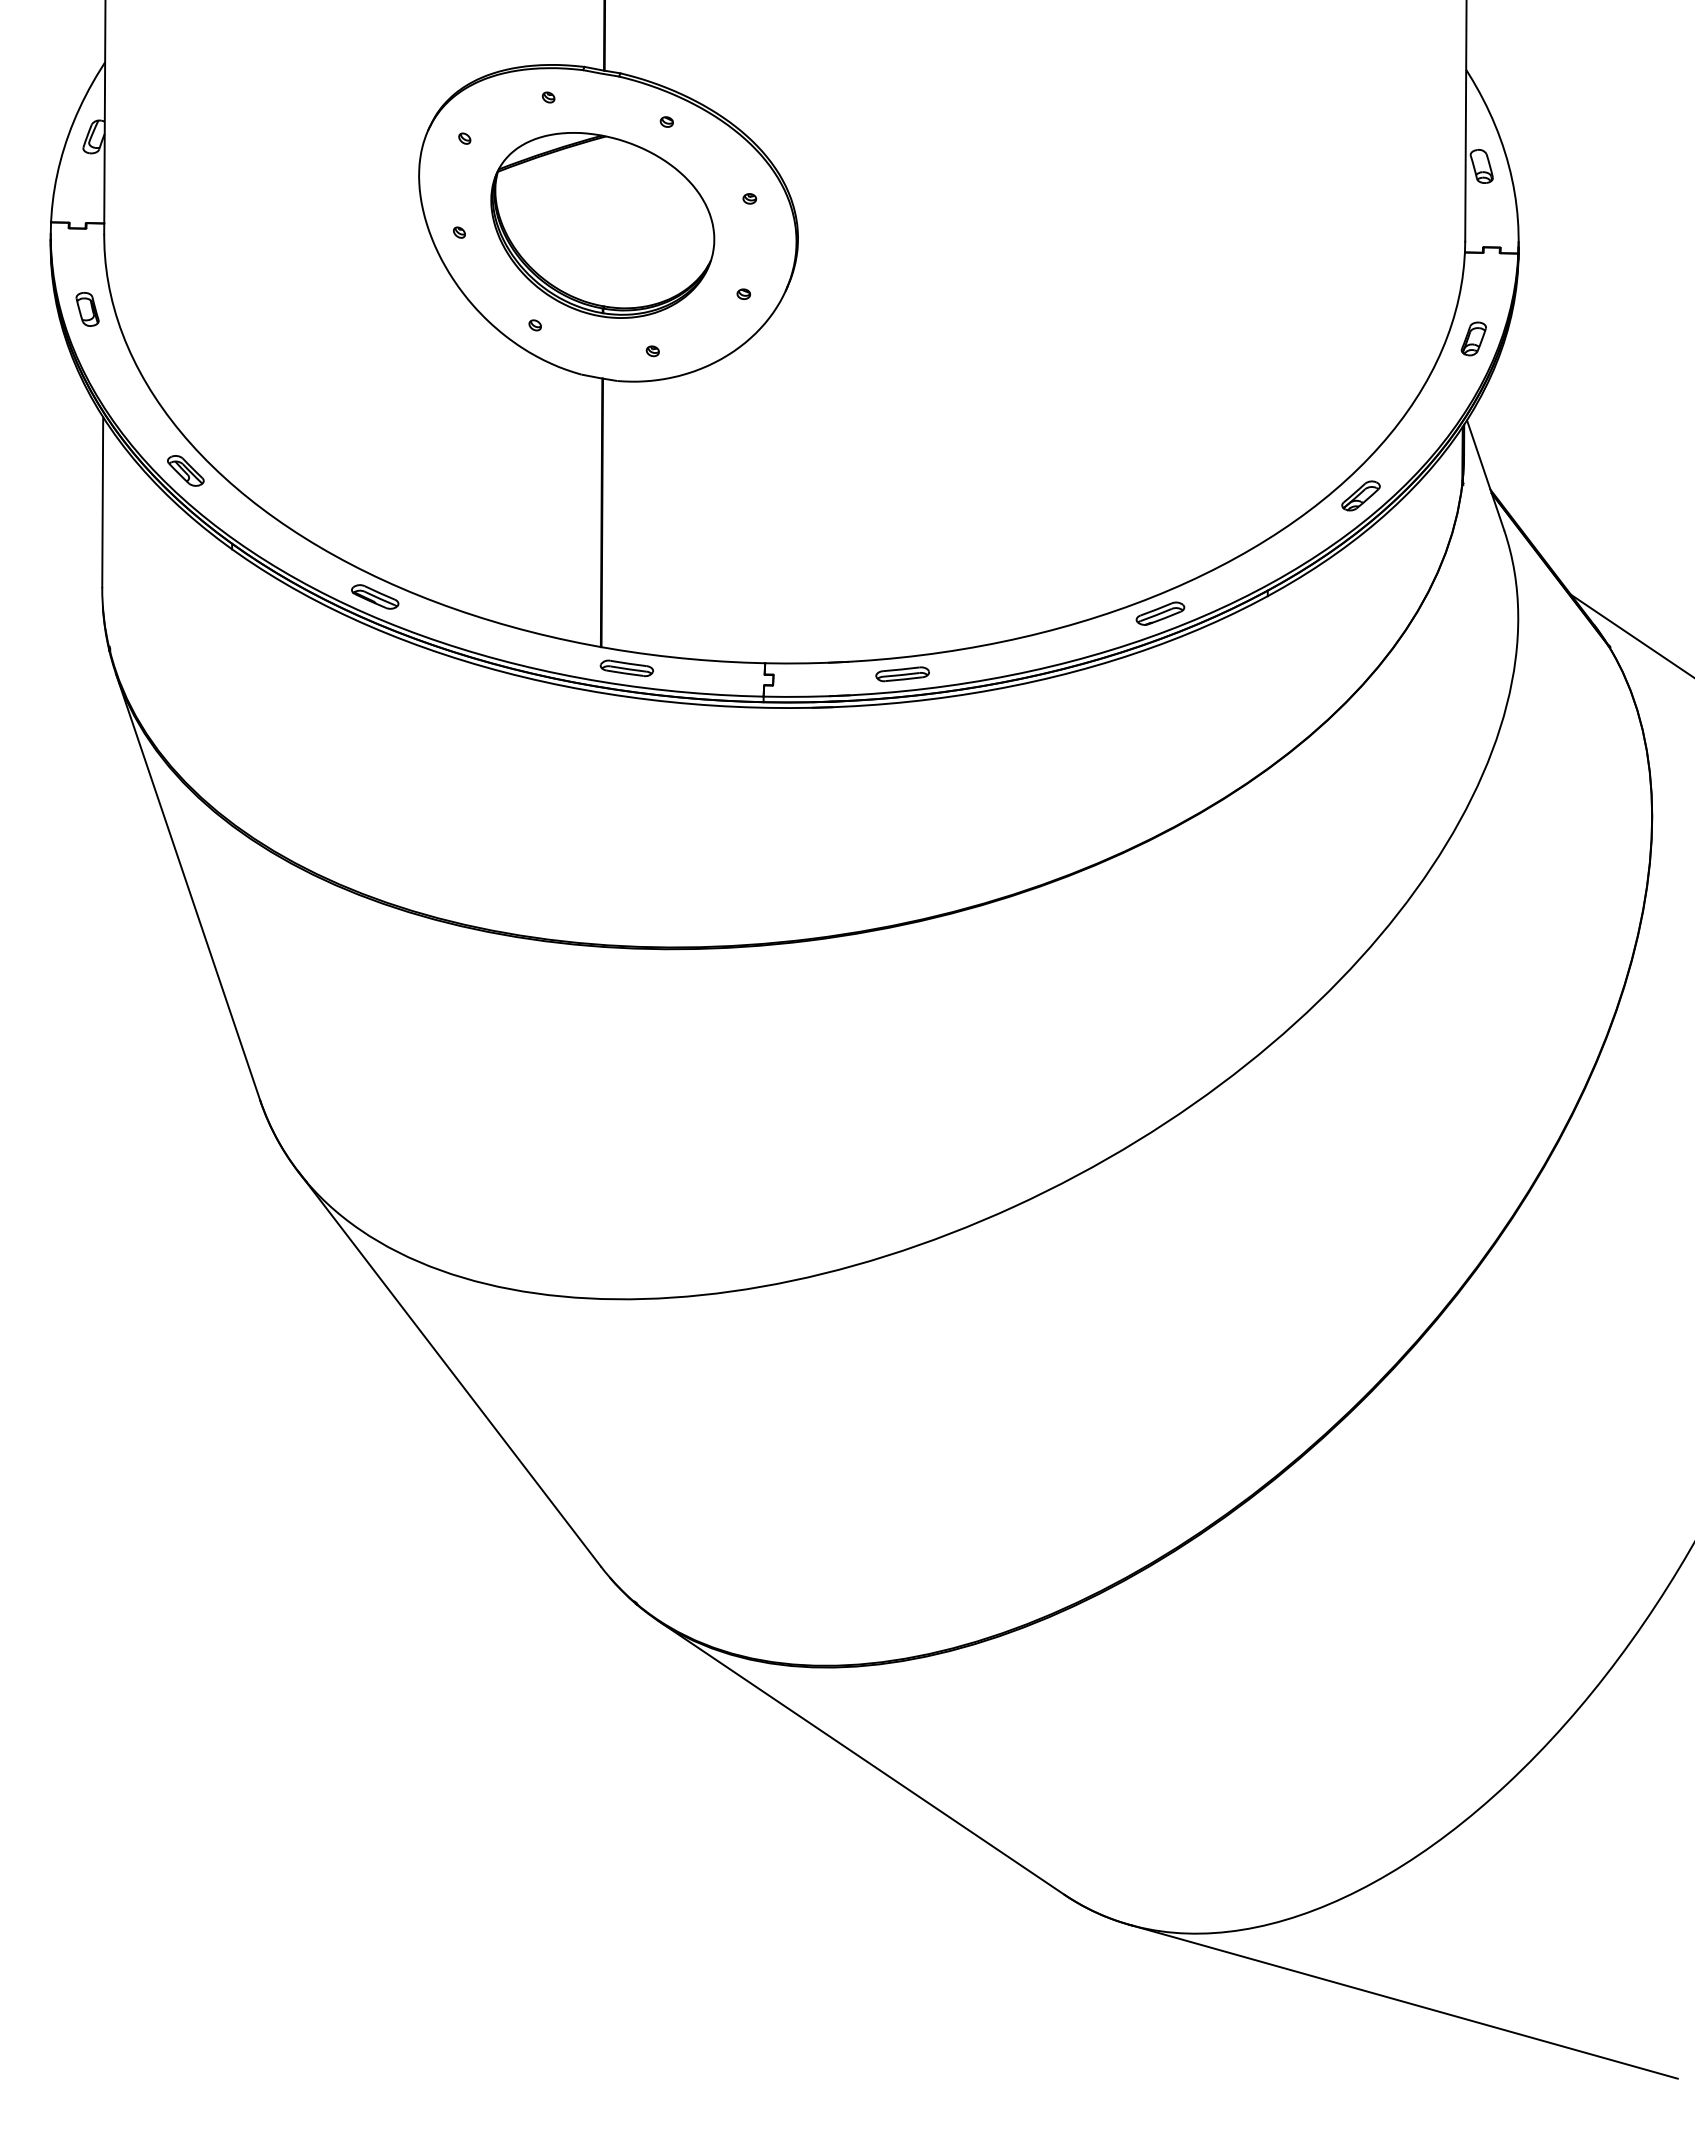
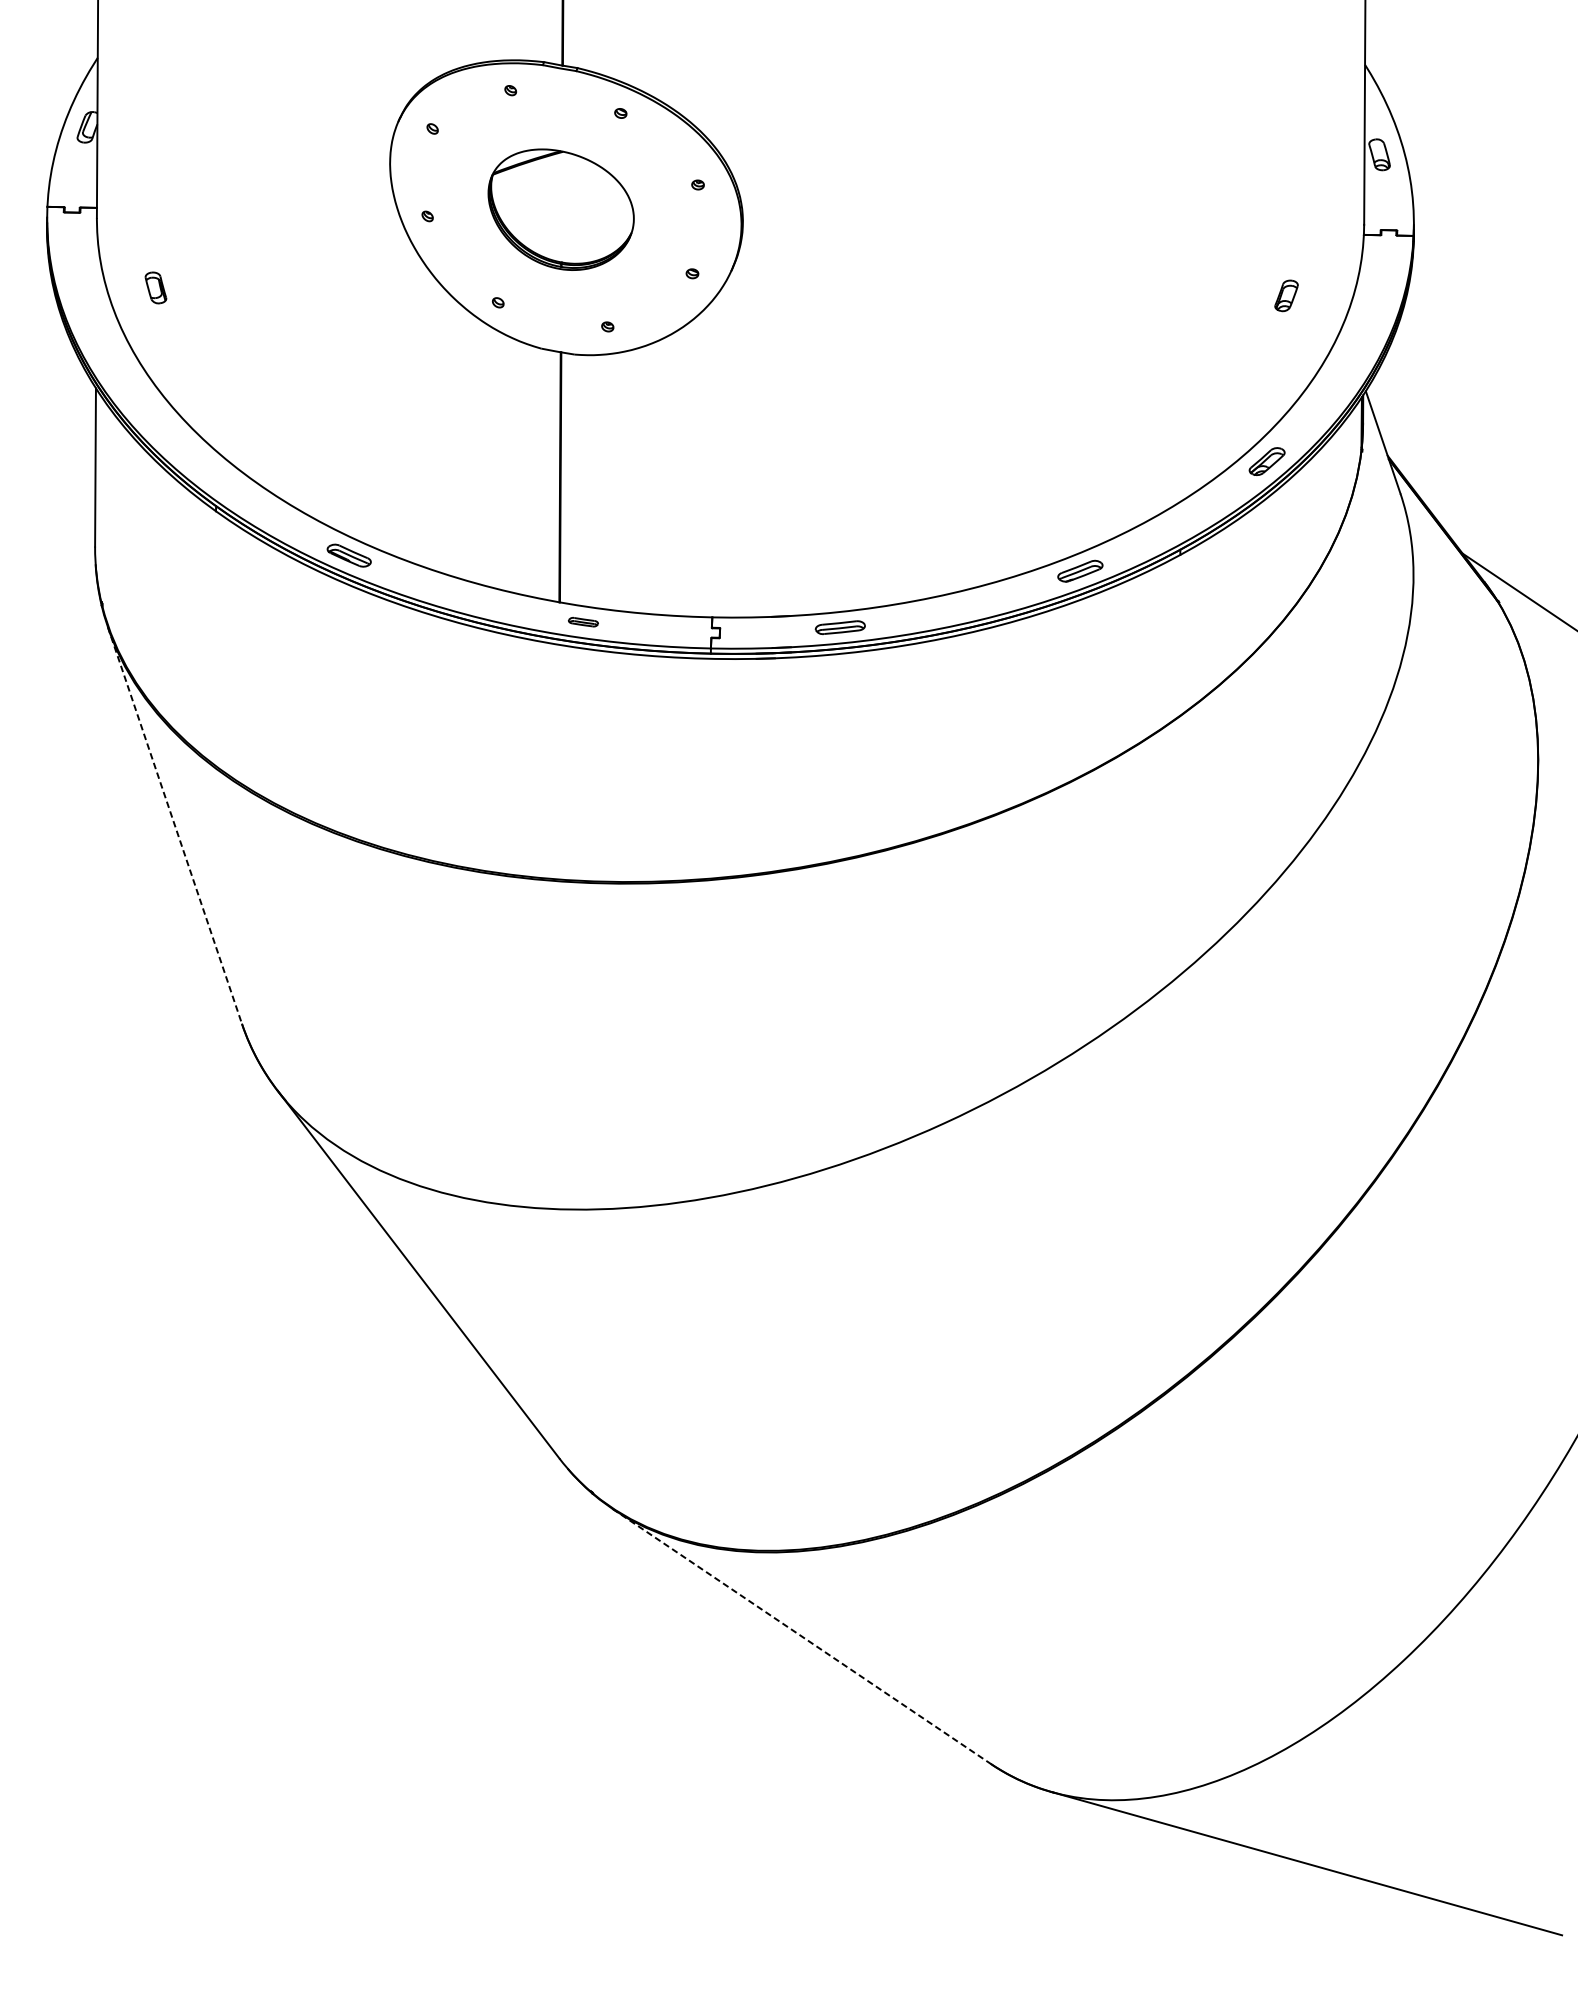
part: (602, 225) -> (560, 209), size x0.7
part: (87, 309) -> (155, 288), moved
part: (1473, 338) -> (1286, 295), moved
part: (185, 470) -> (172, 437), removed
part: (626, 668) -> (583, 622), size x0.6
line: (188, 887) -> (175, 826), solid -> dashed
line: (861, 1758) -> (802, 1637), solid -> dashed

